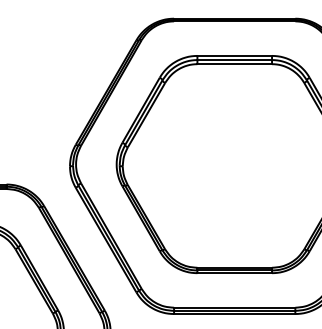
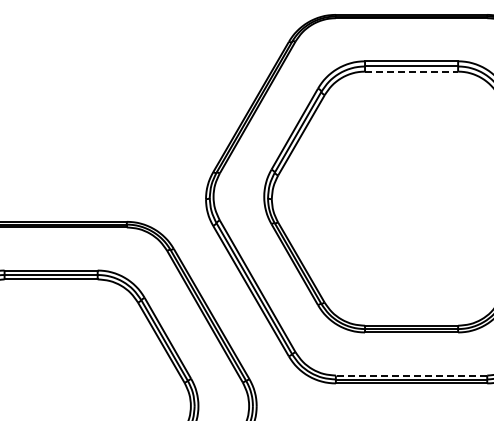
line: (234, 64) -> (411, 71), solid -> dashed
line: (234, 307) -> (411, 375), solid -> dashed

